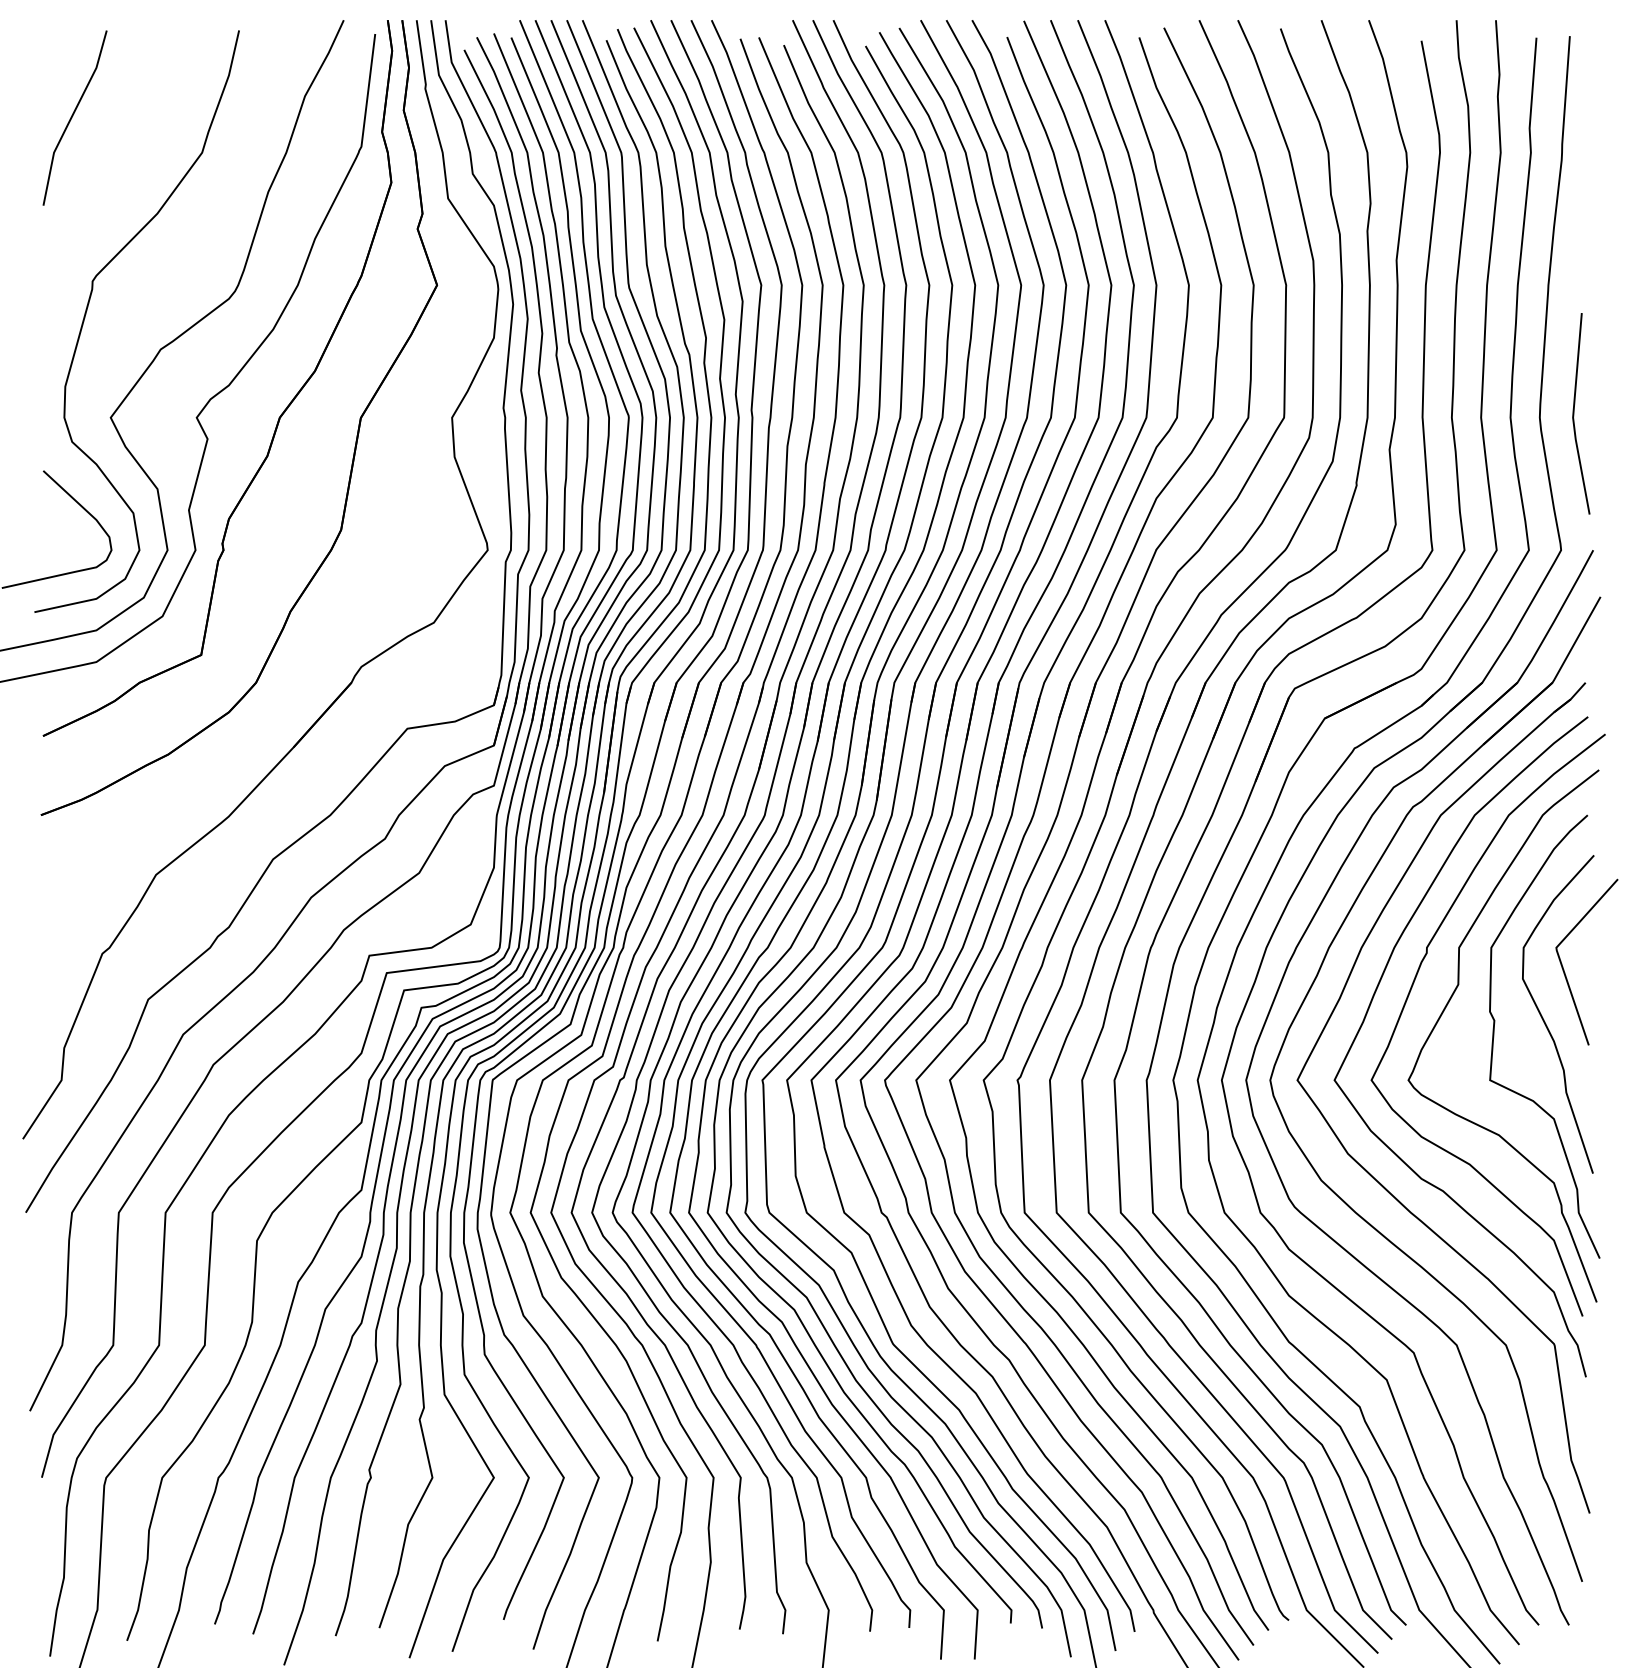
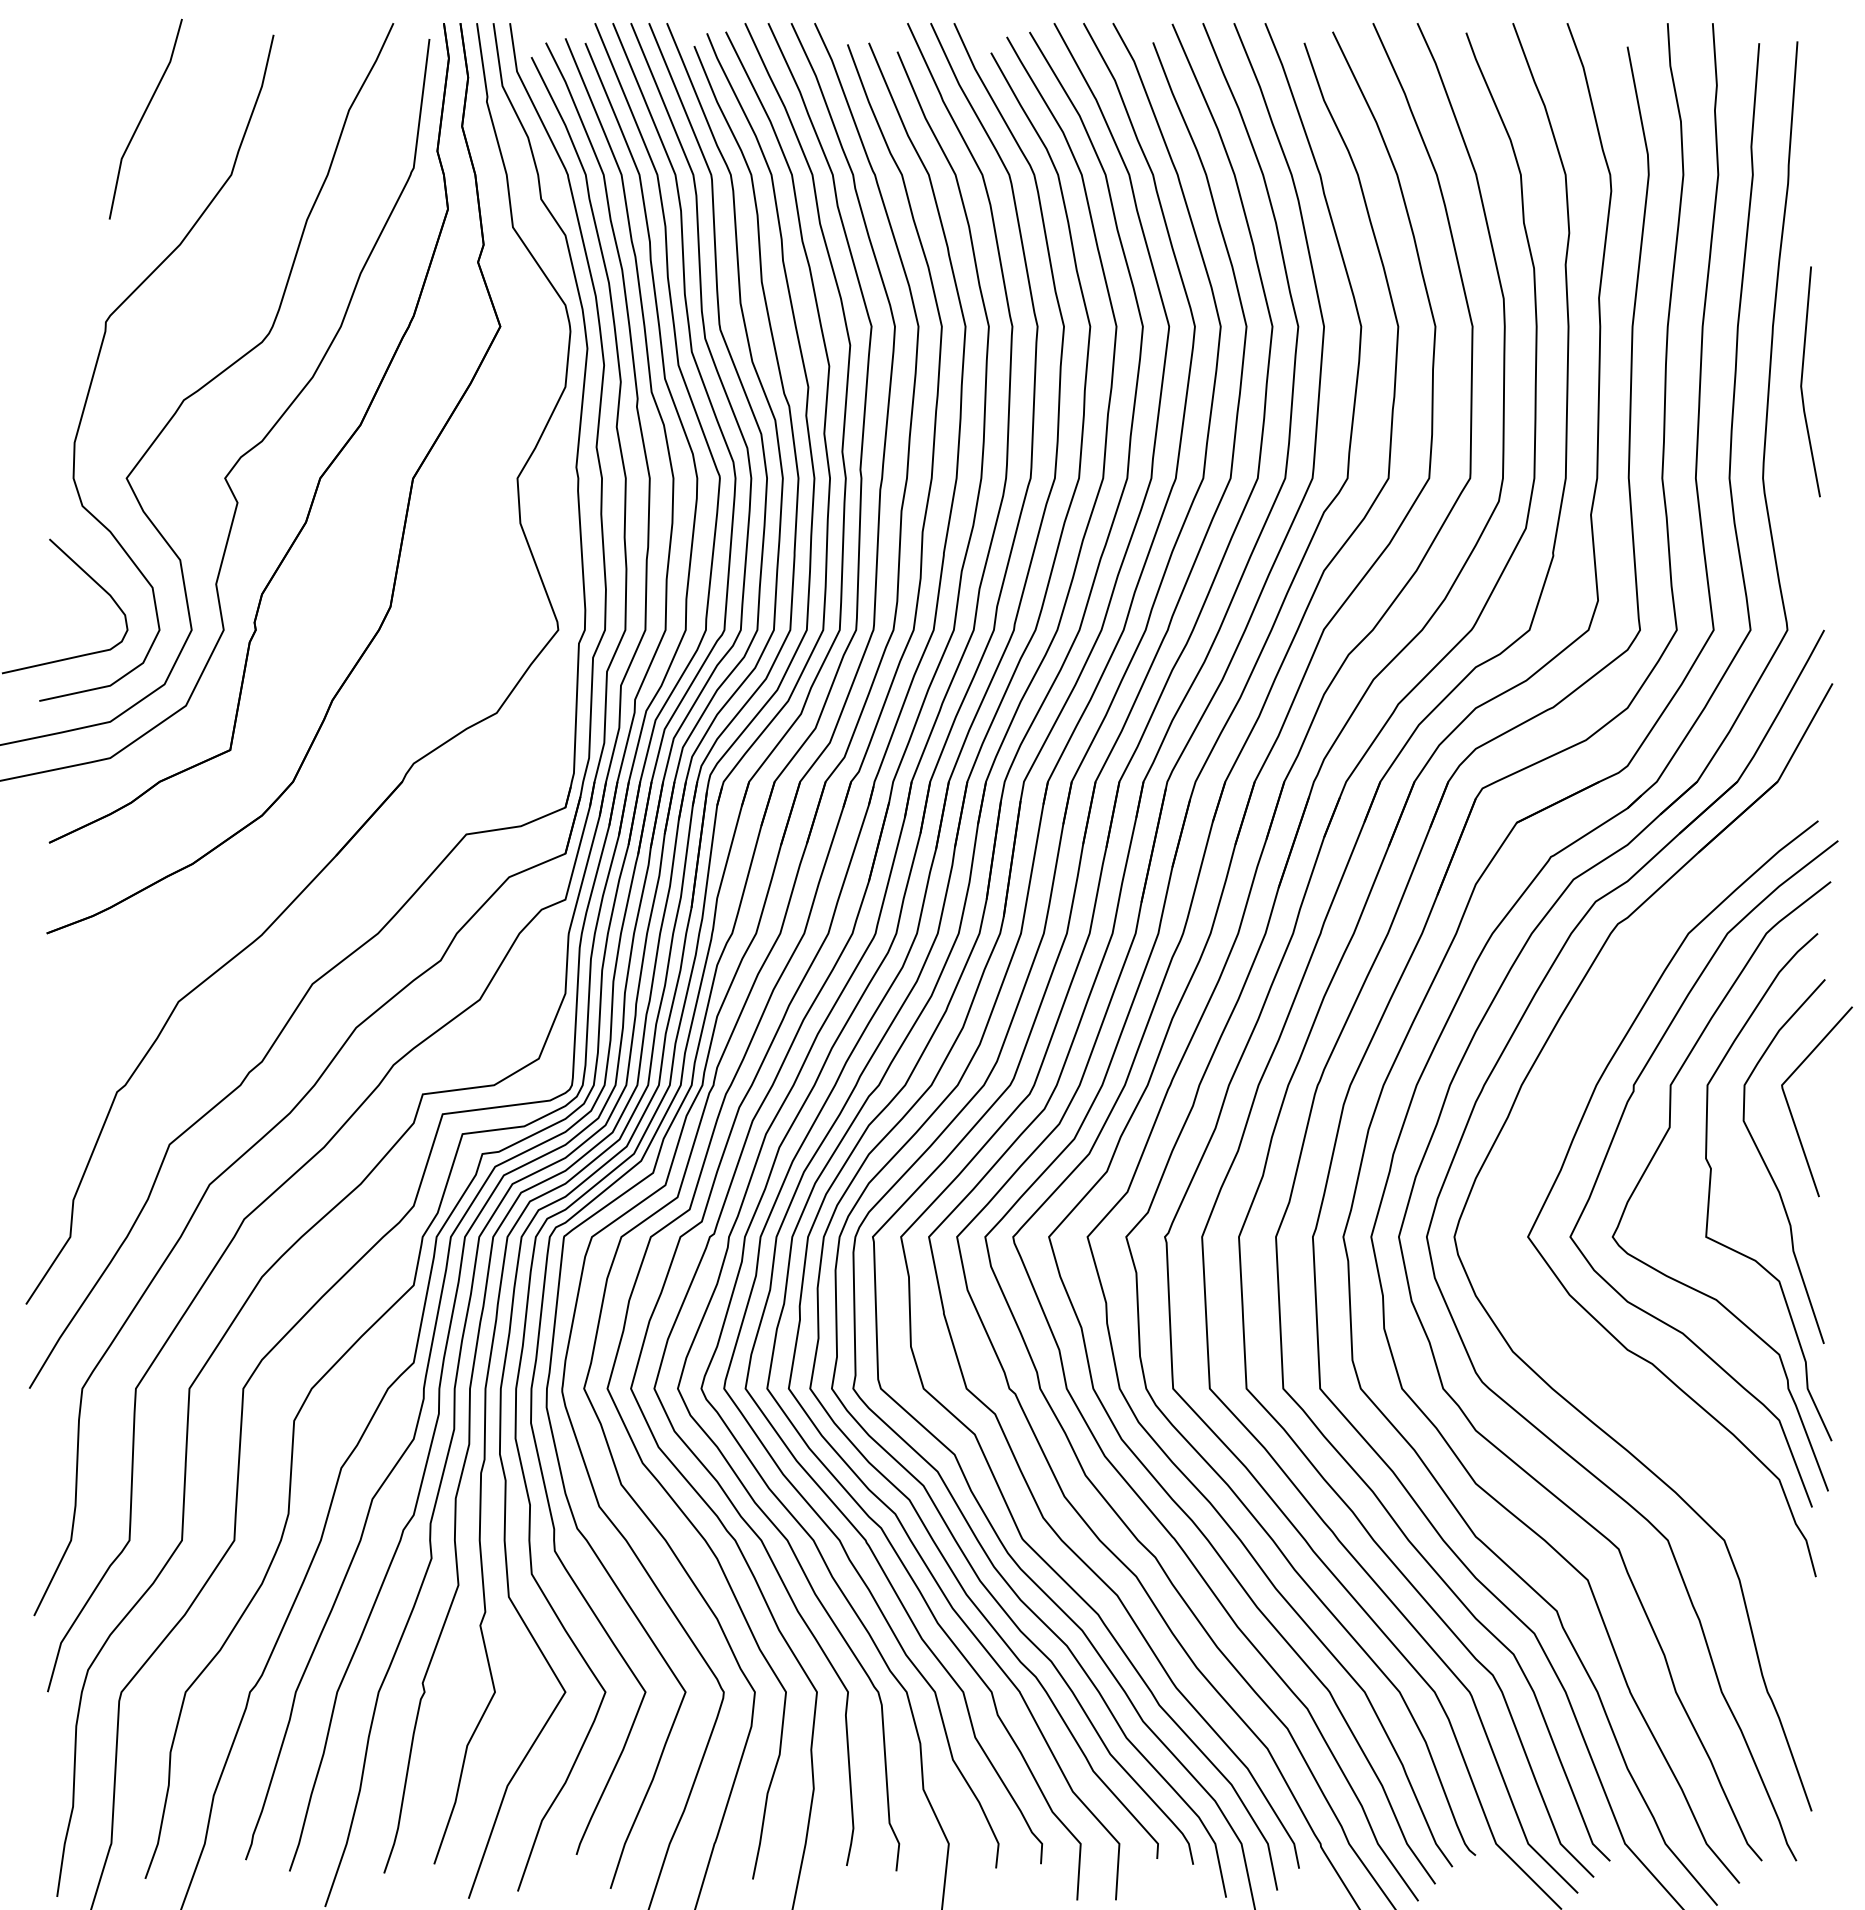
line: (73, 116) -> (143, 117), moved
line: (1574, 413) -> (1802, 381), moved
part: (1376, 1178) -> (1575, 1349), removed

